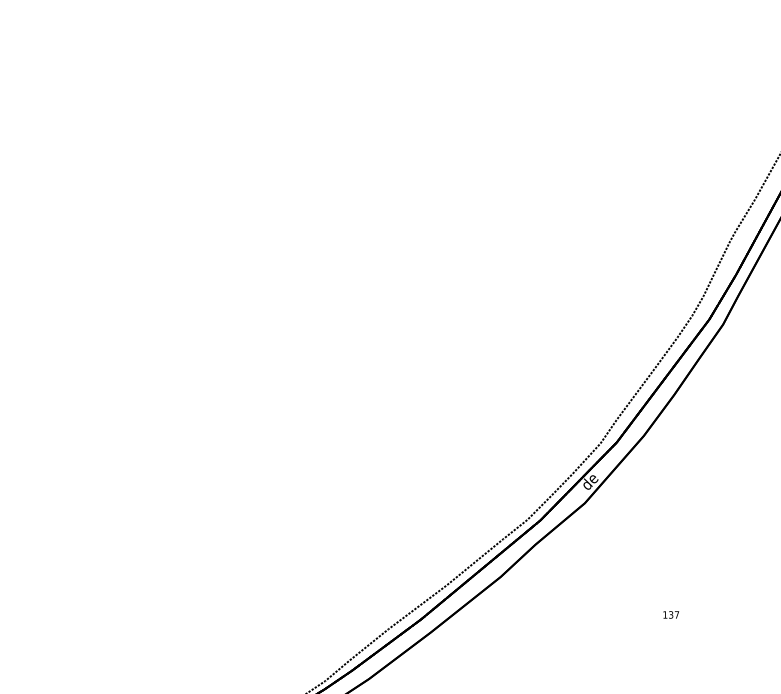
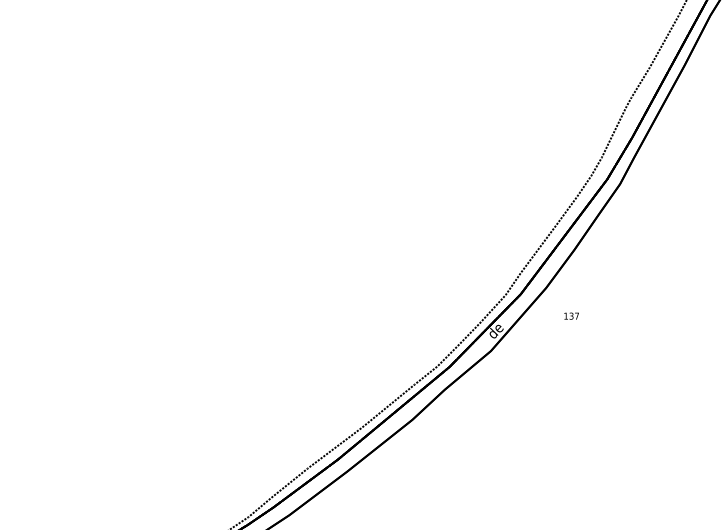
text: (670, 614) -> (570, 315), moved

